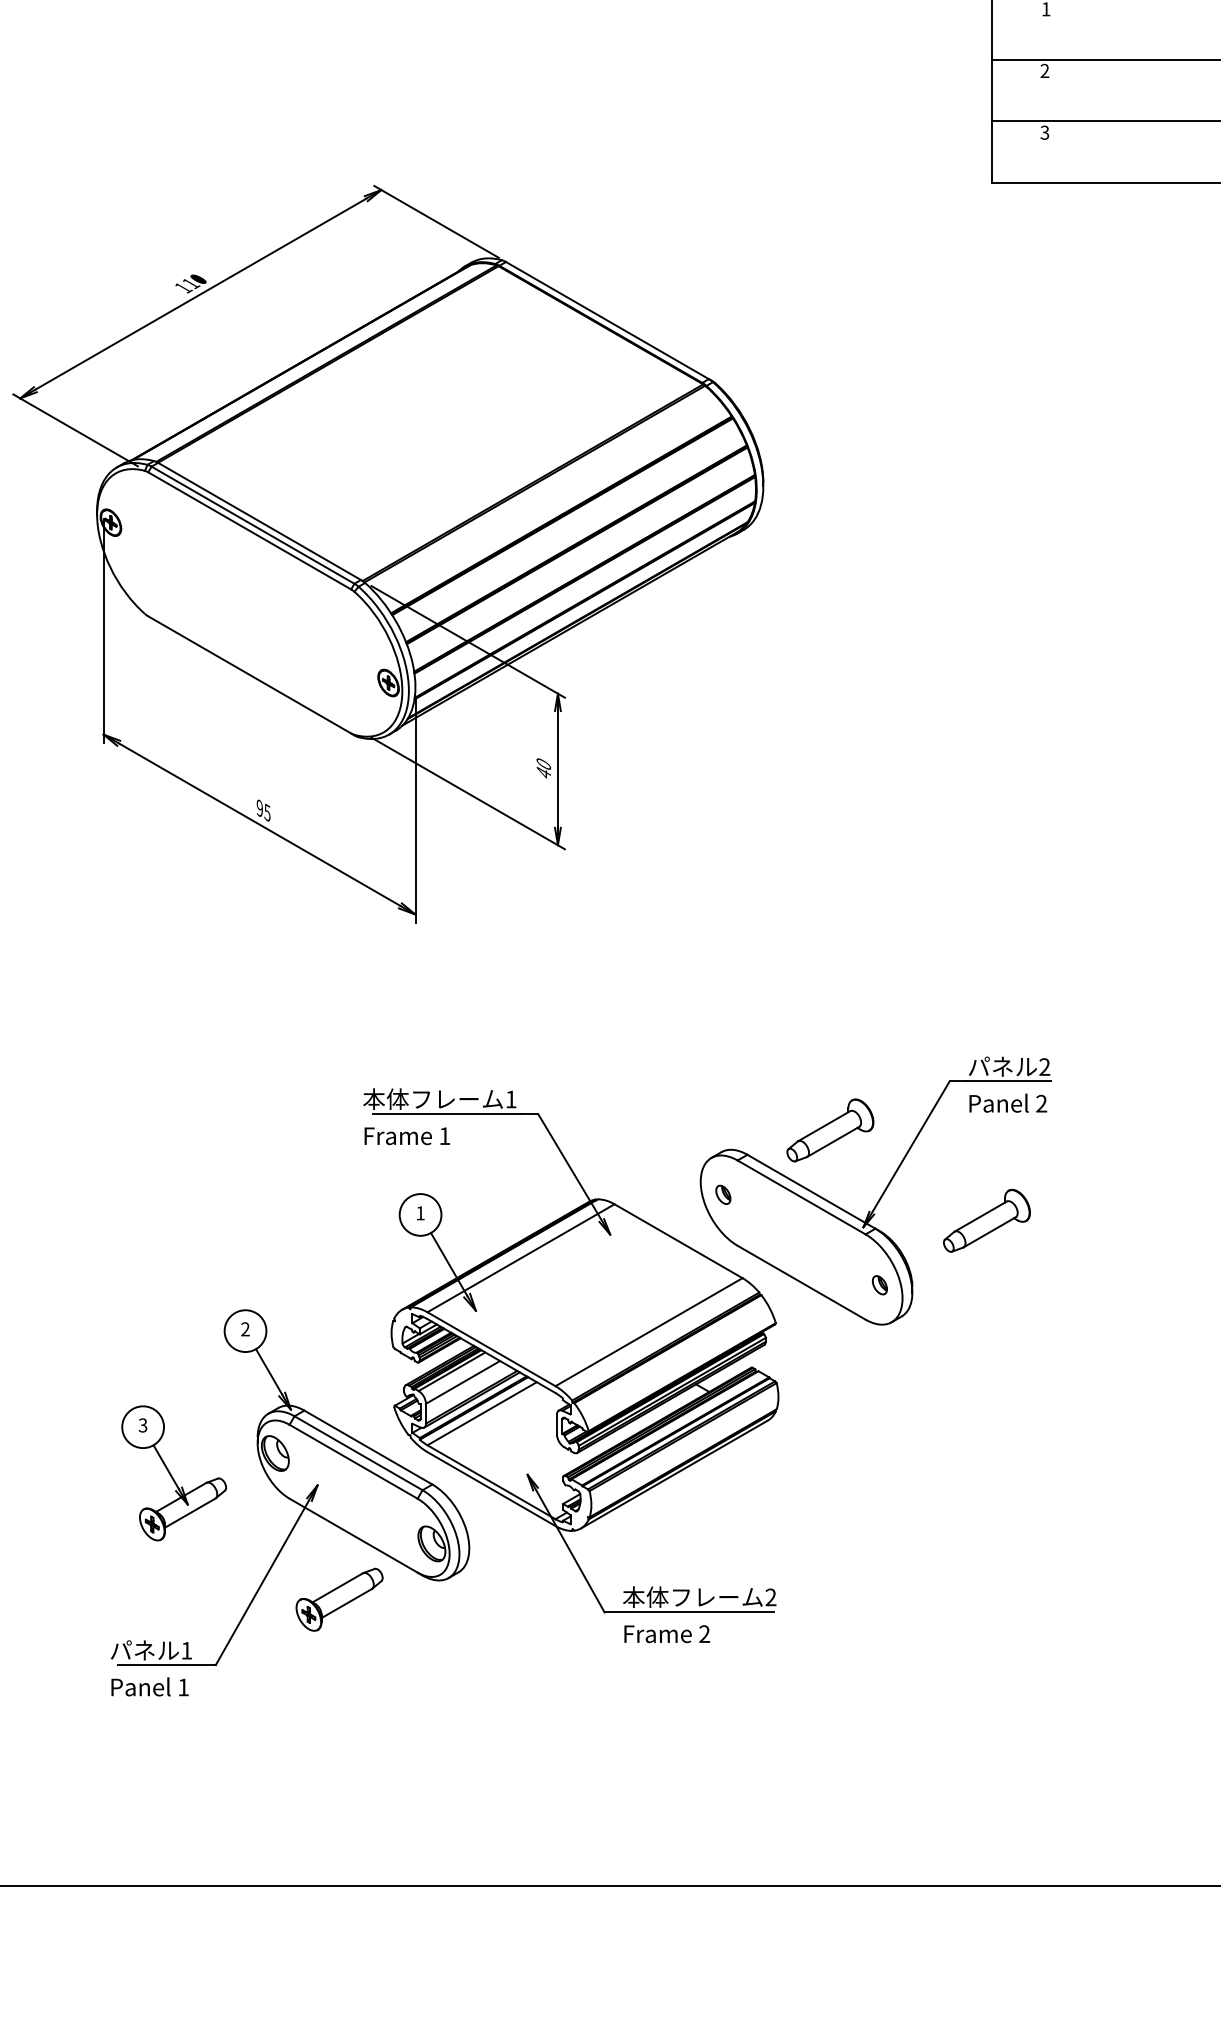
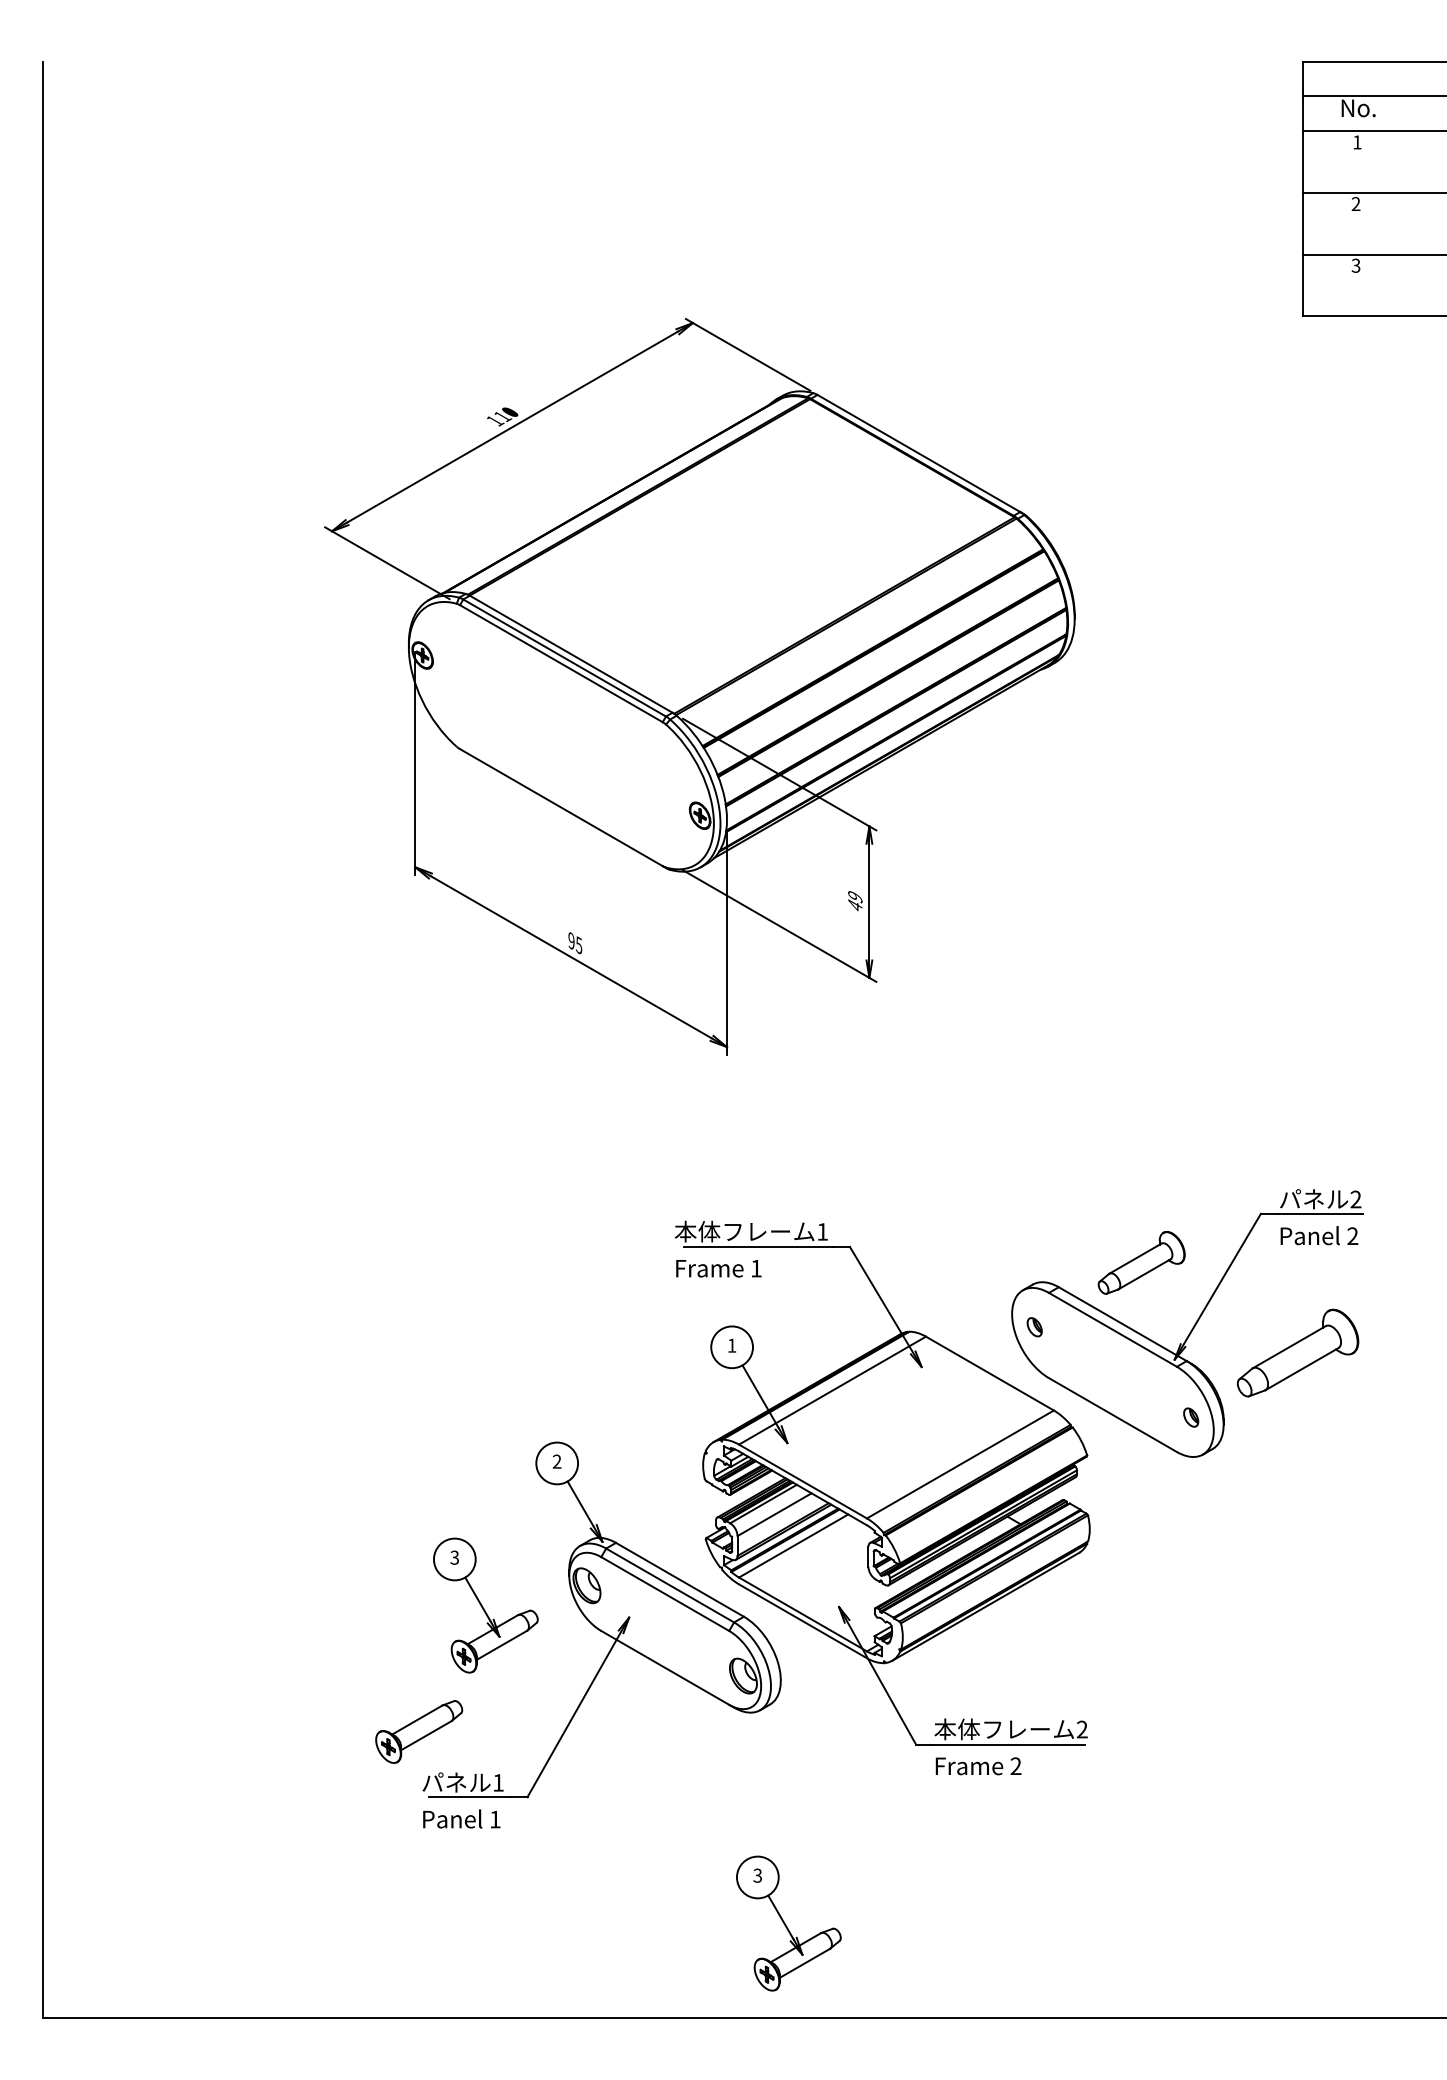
text: (544, 764) -> (855, 897), 40 -> 49
part: (987, 1221) -> (1298, 1353), size x1.4
part: (339, 1599) -> (419, 1731), moved
part: (476, 1791) -> (788, 1923), added

